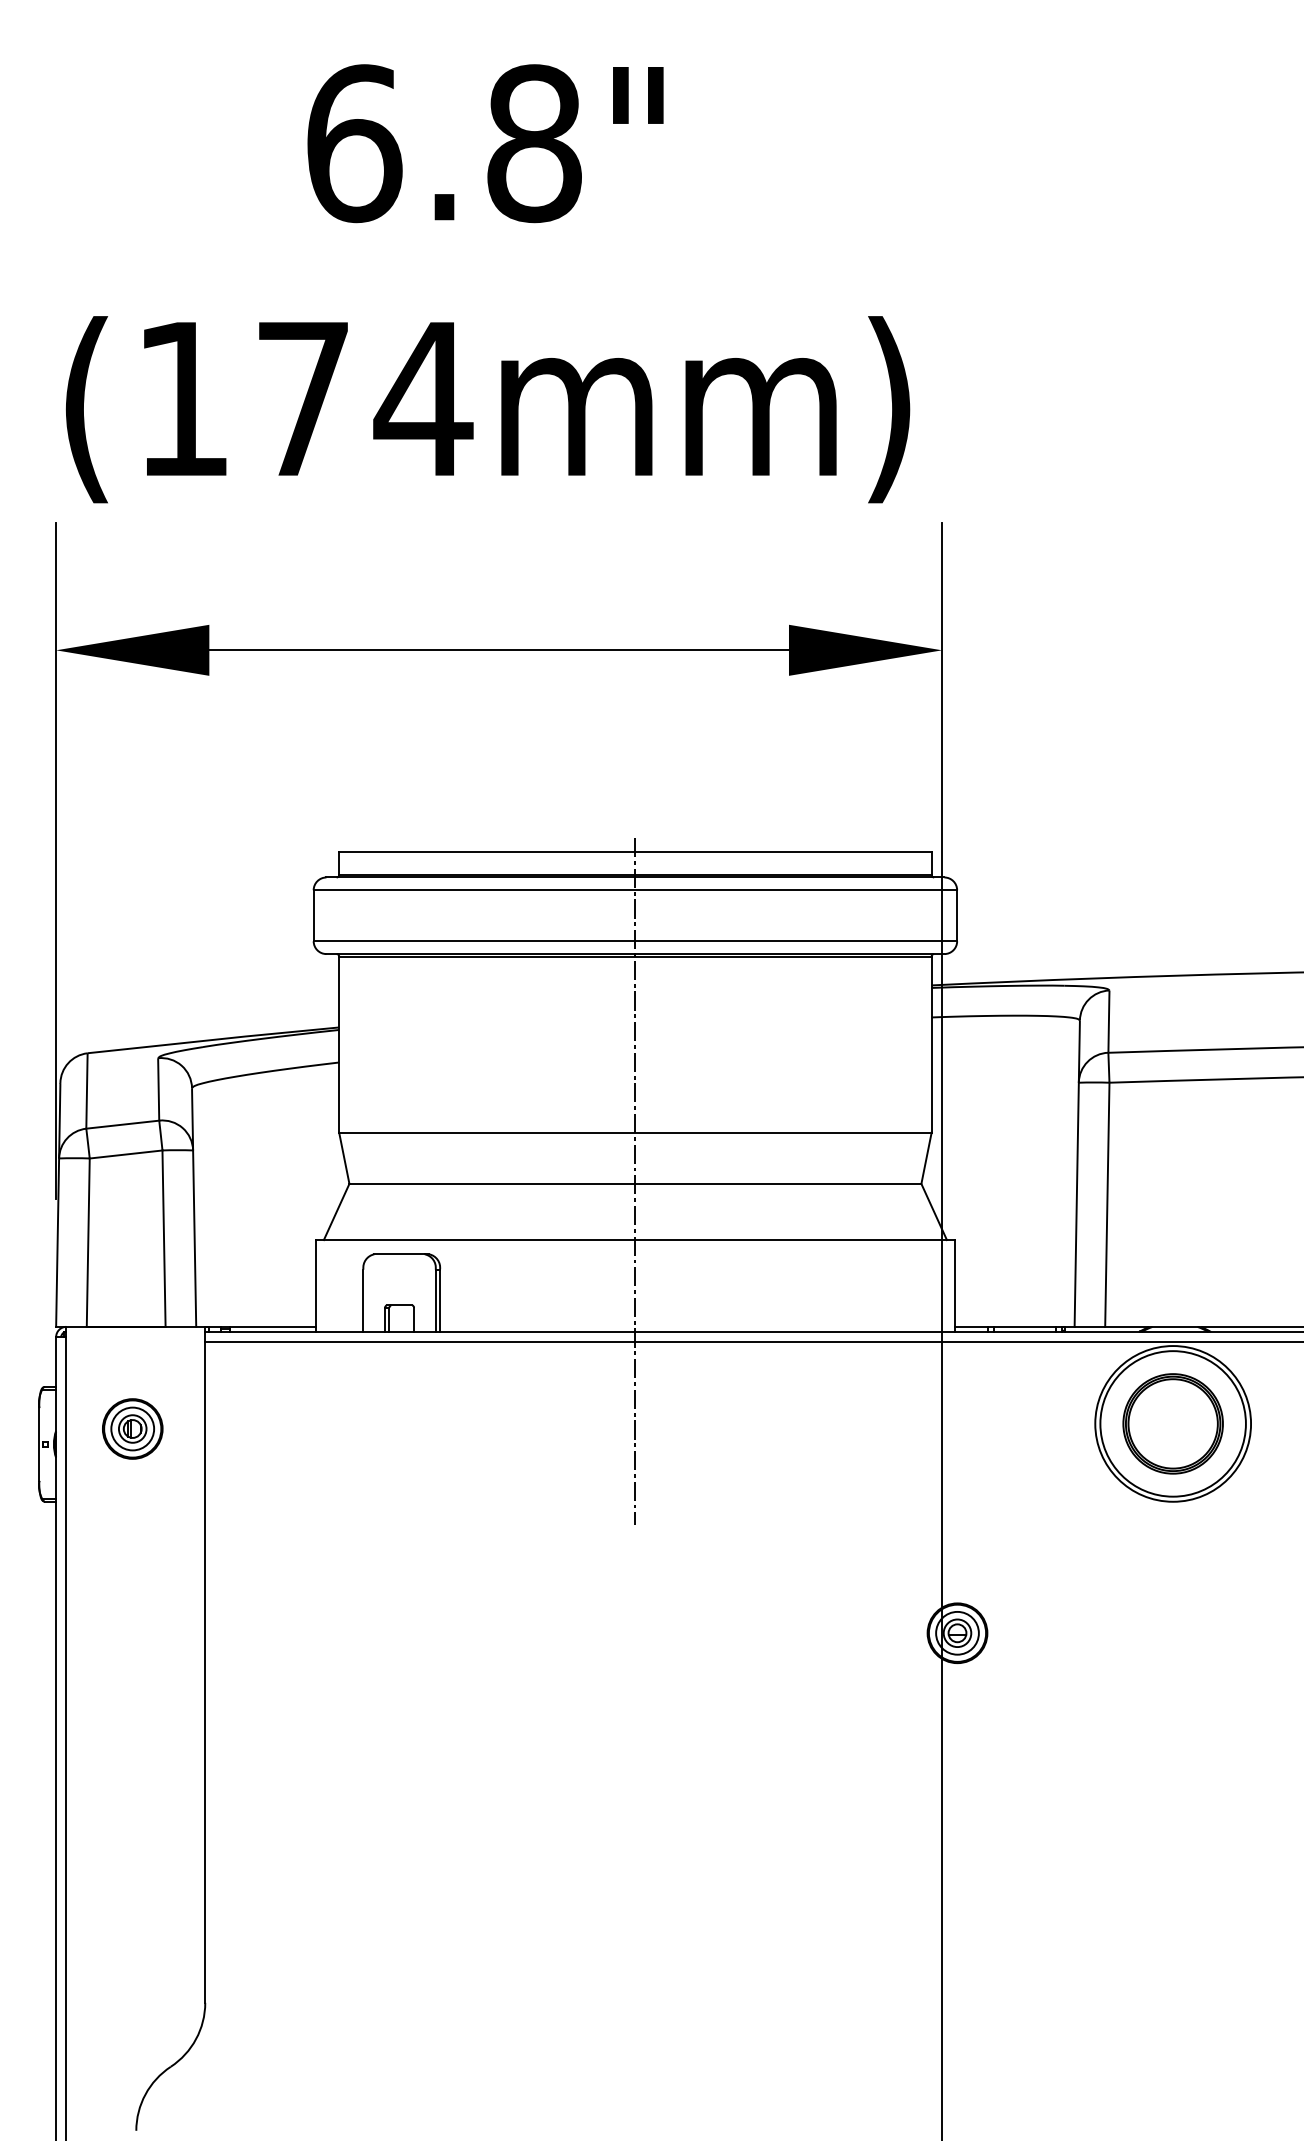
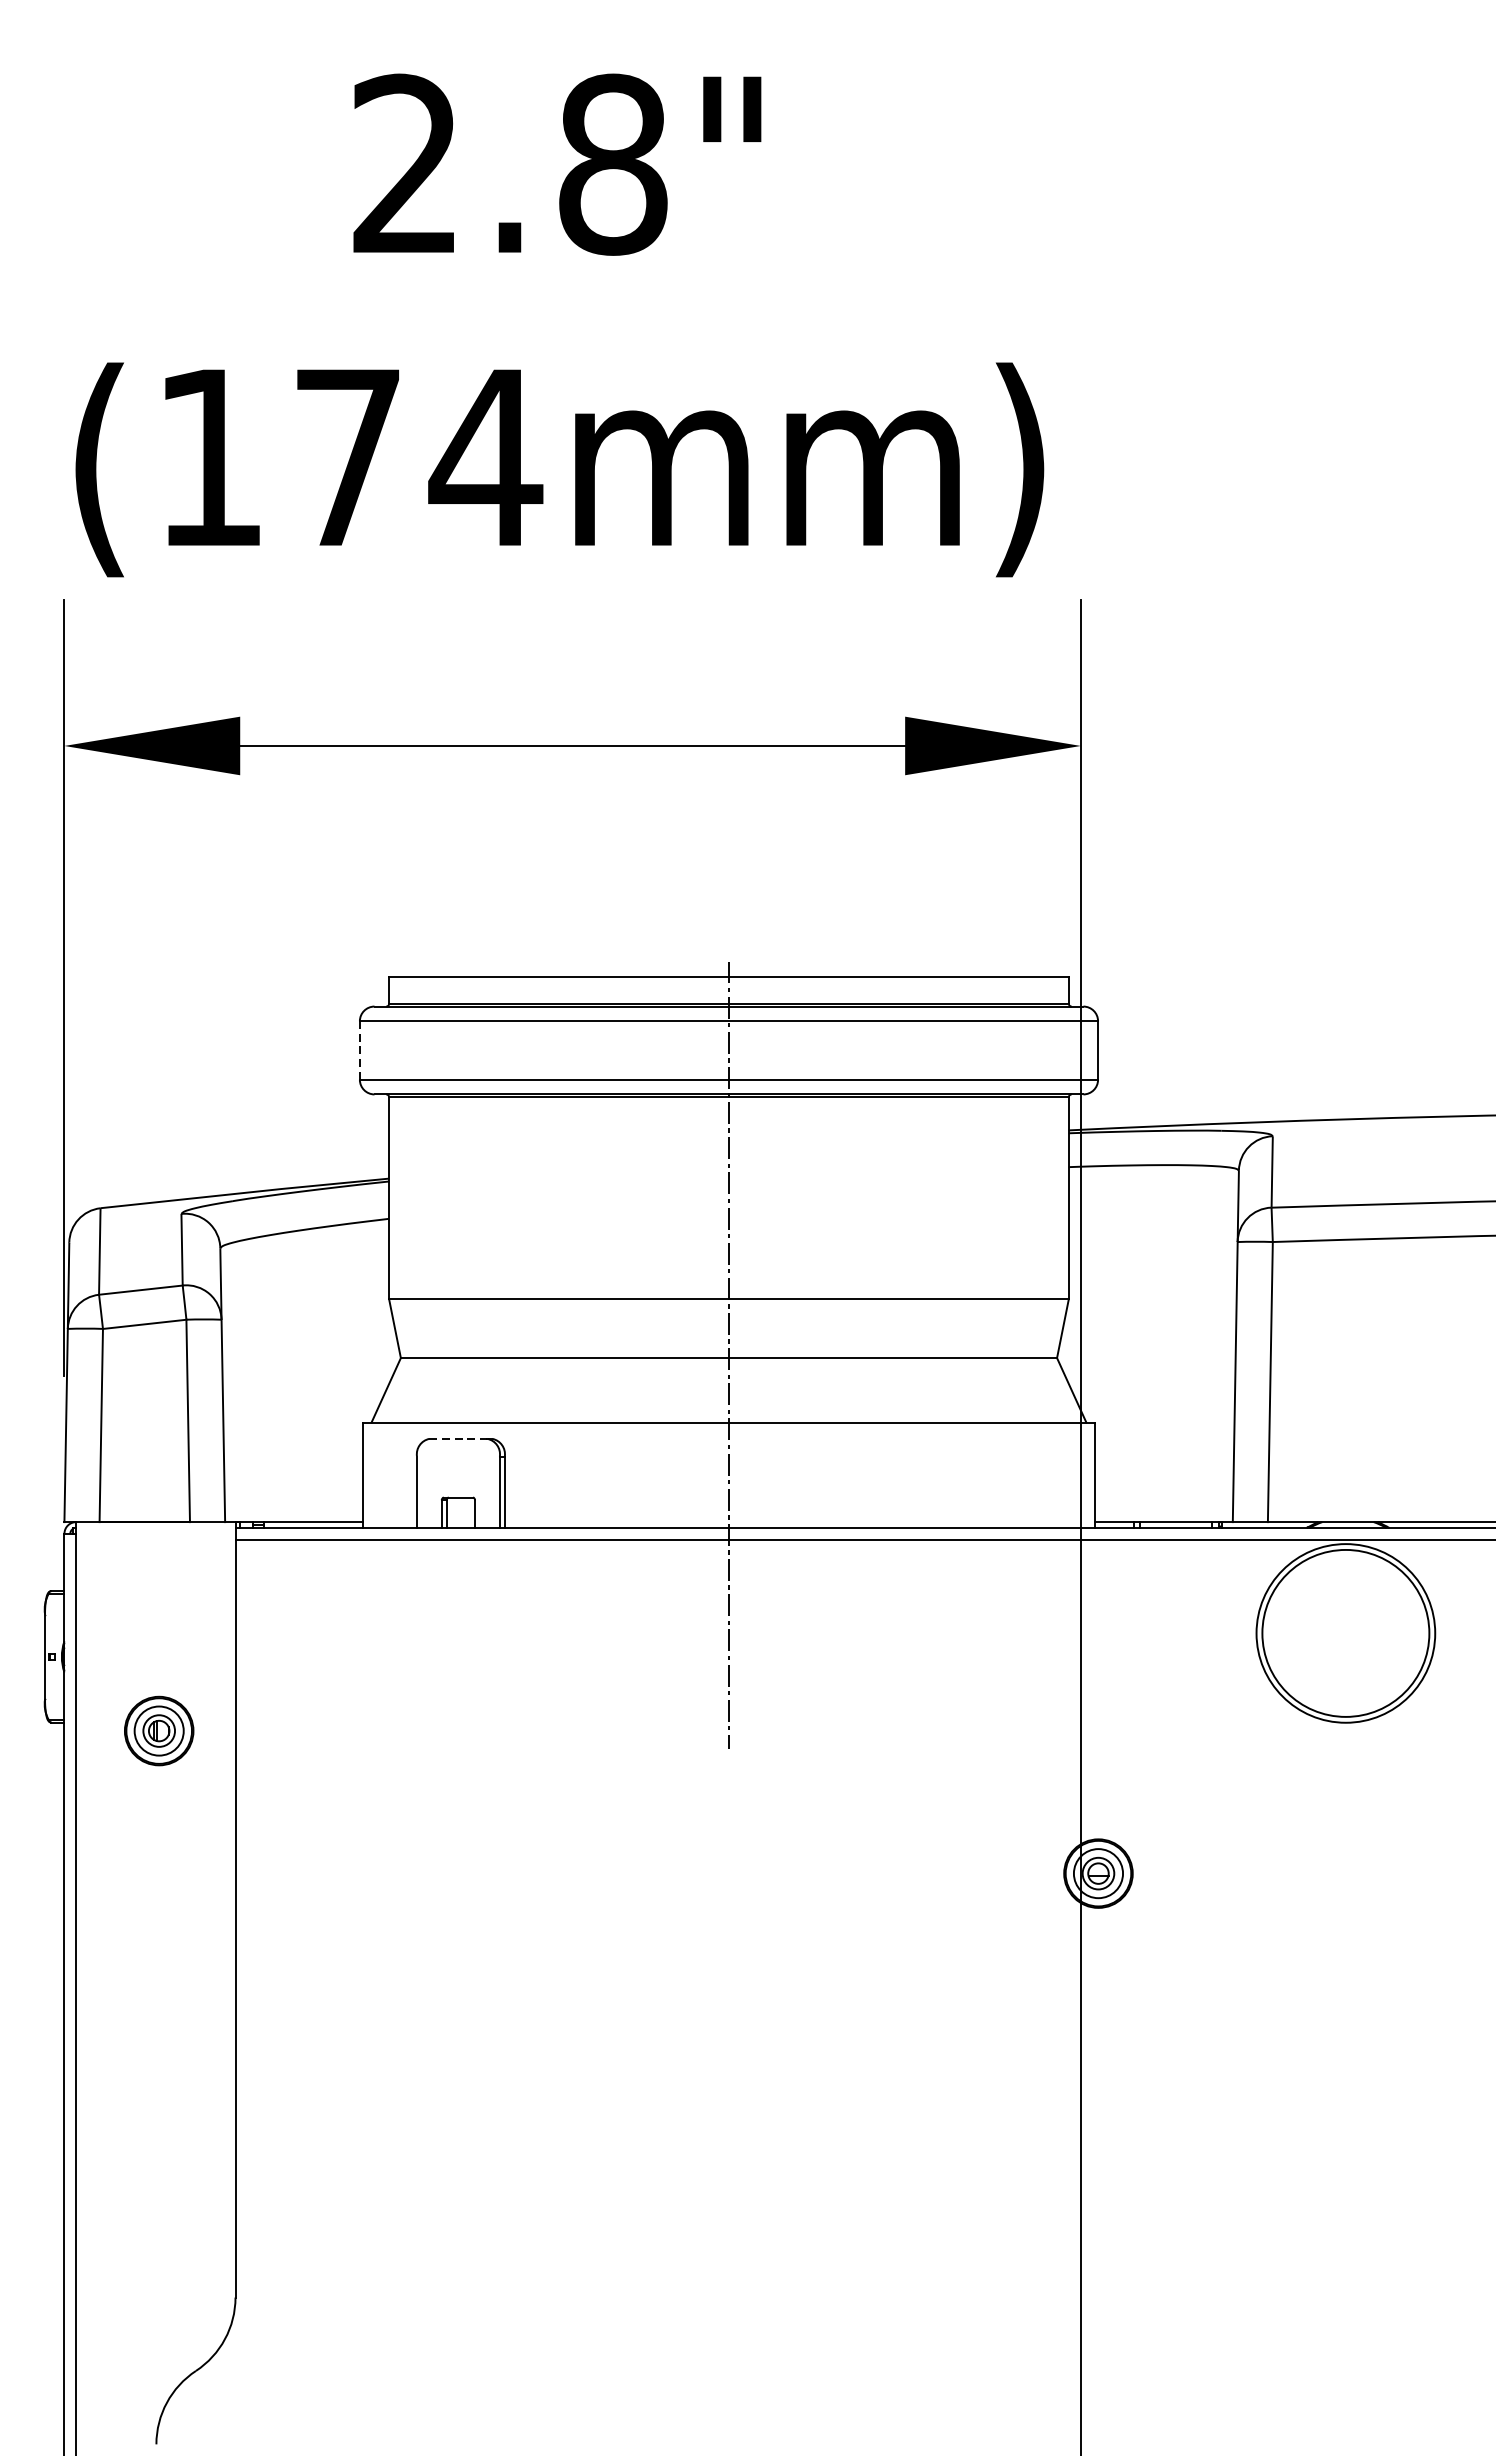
text: (354, 143) -> (406, 164), 6.8" -> 2.8"
line: (313, 915) -> (359, 1050), solid -> dashed
line: (400, 1254) -> (459, 1439), solid -> dashed
part: (1172, 1423) -> (1345, 1632), removed
part: (132, 1428) -> (158, 1730), moved

